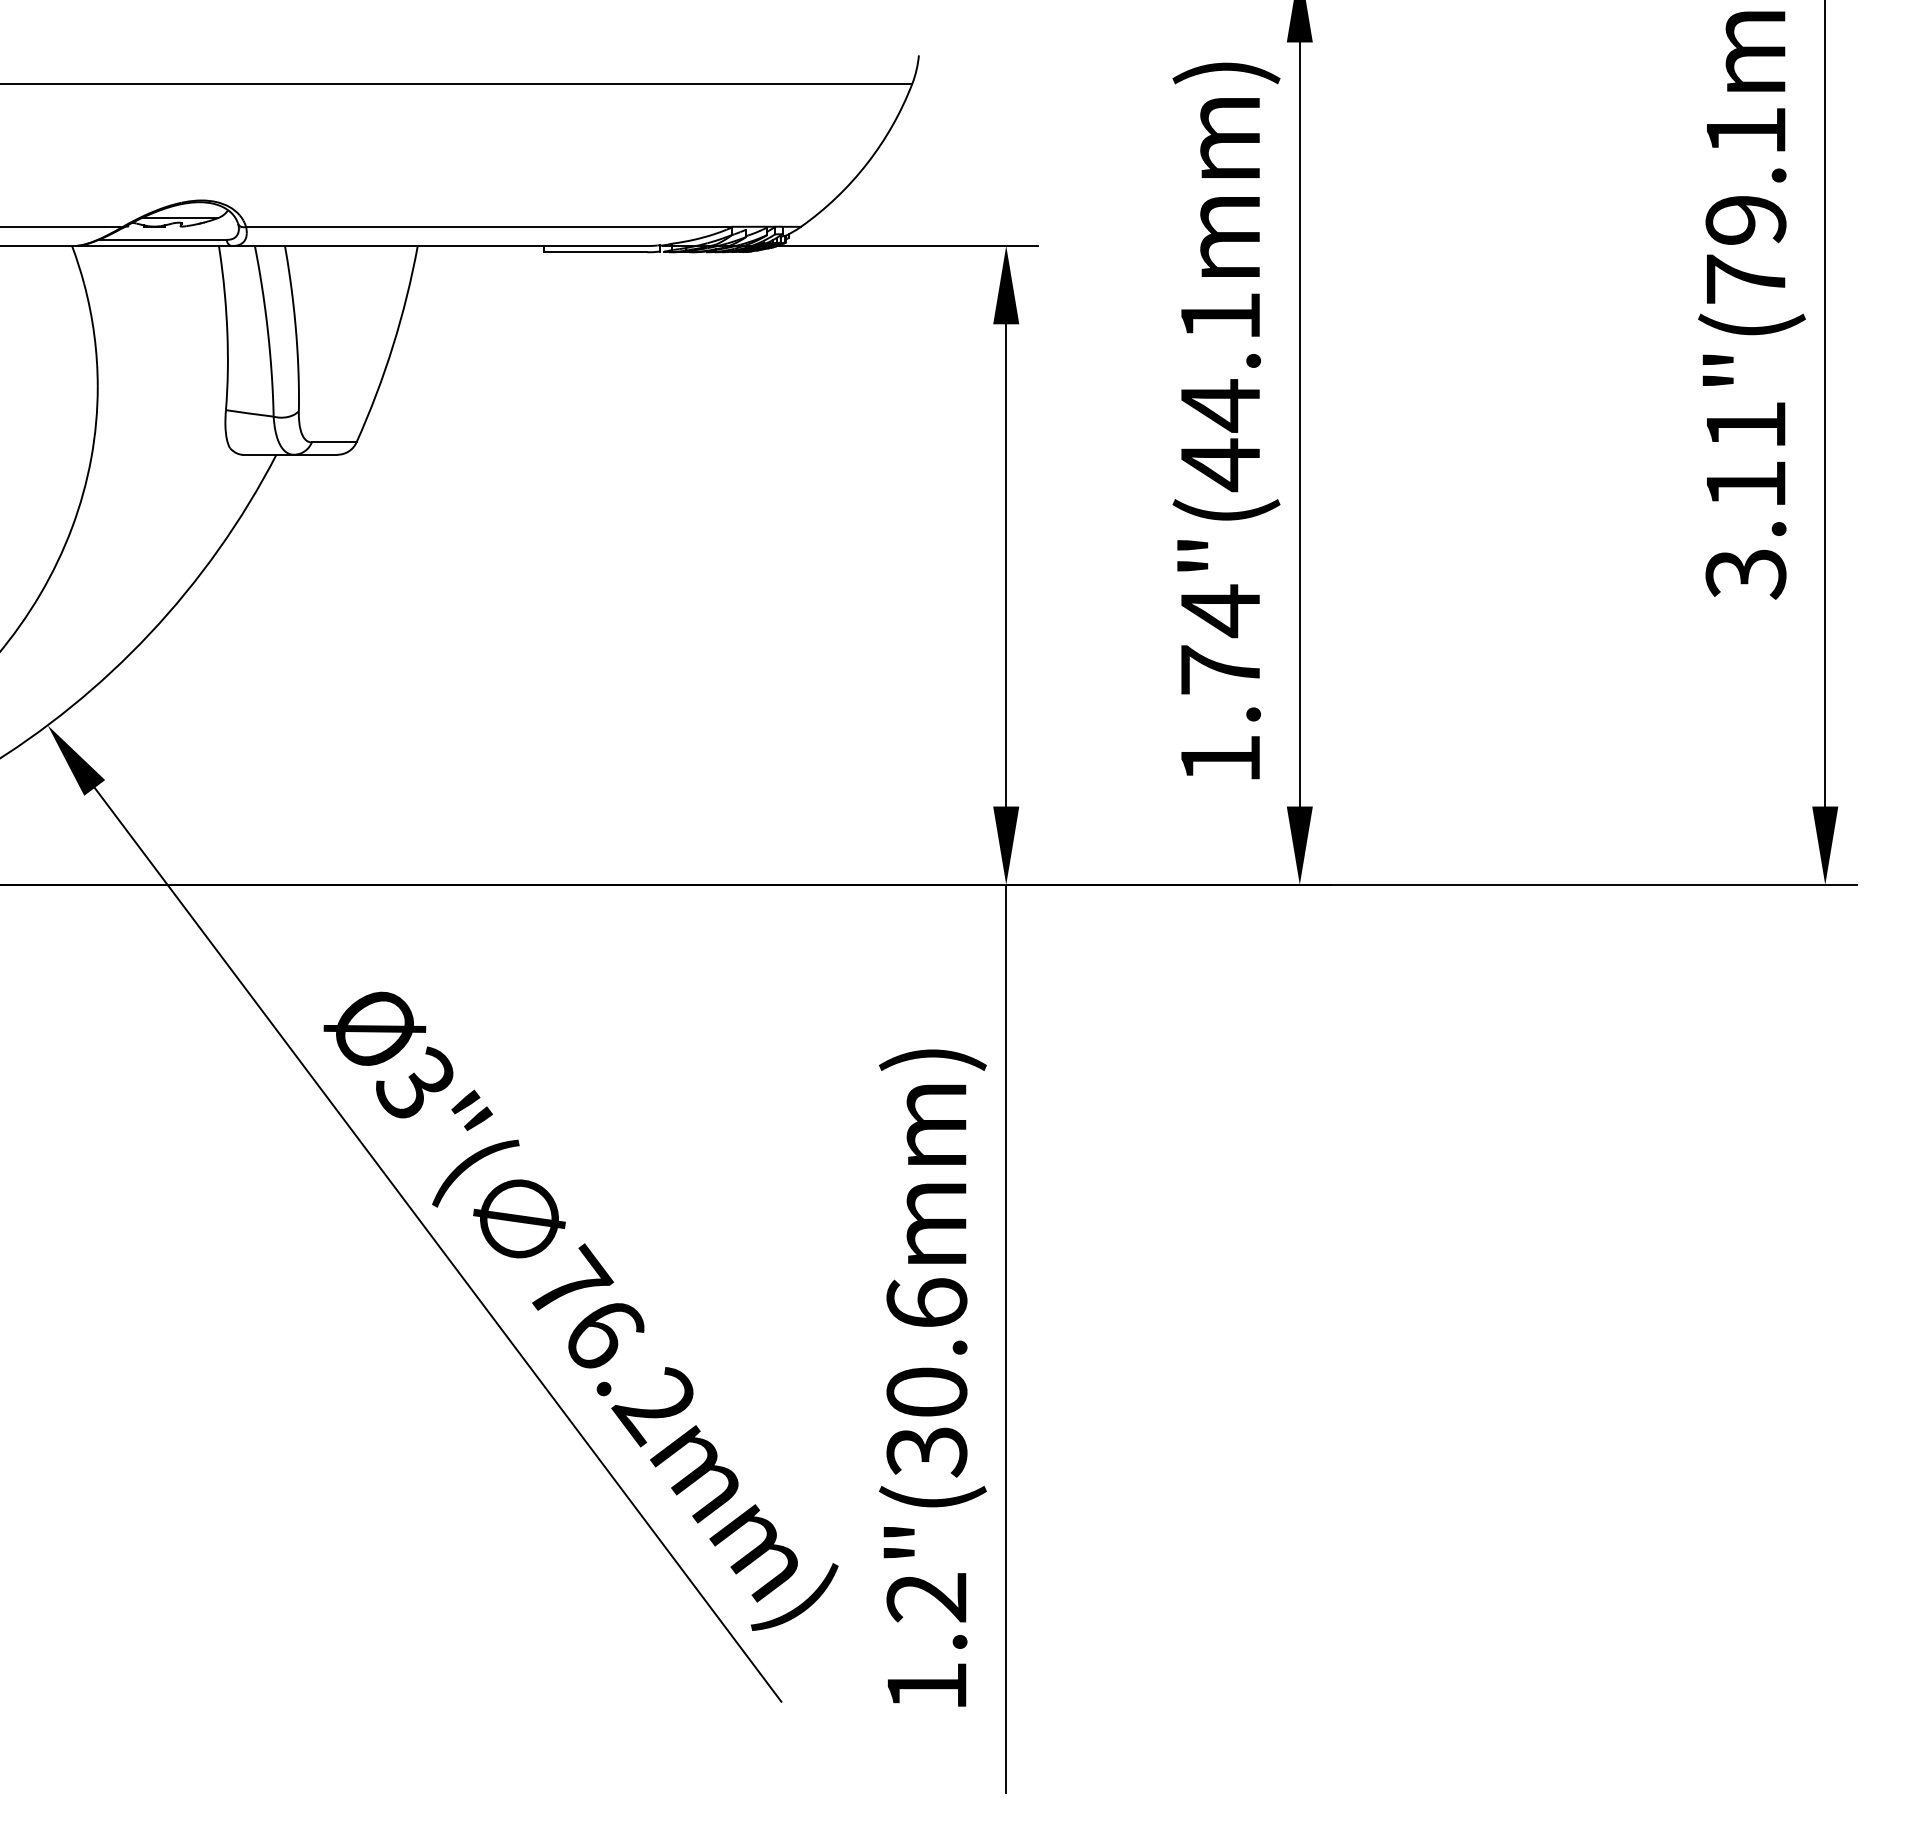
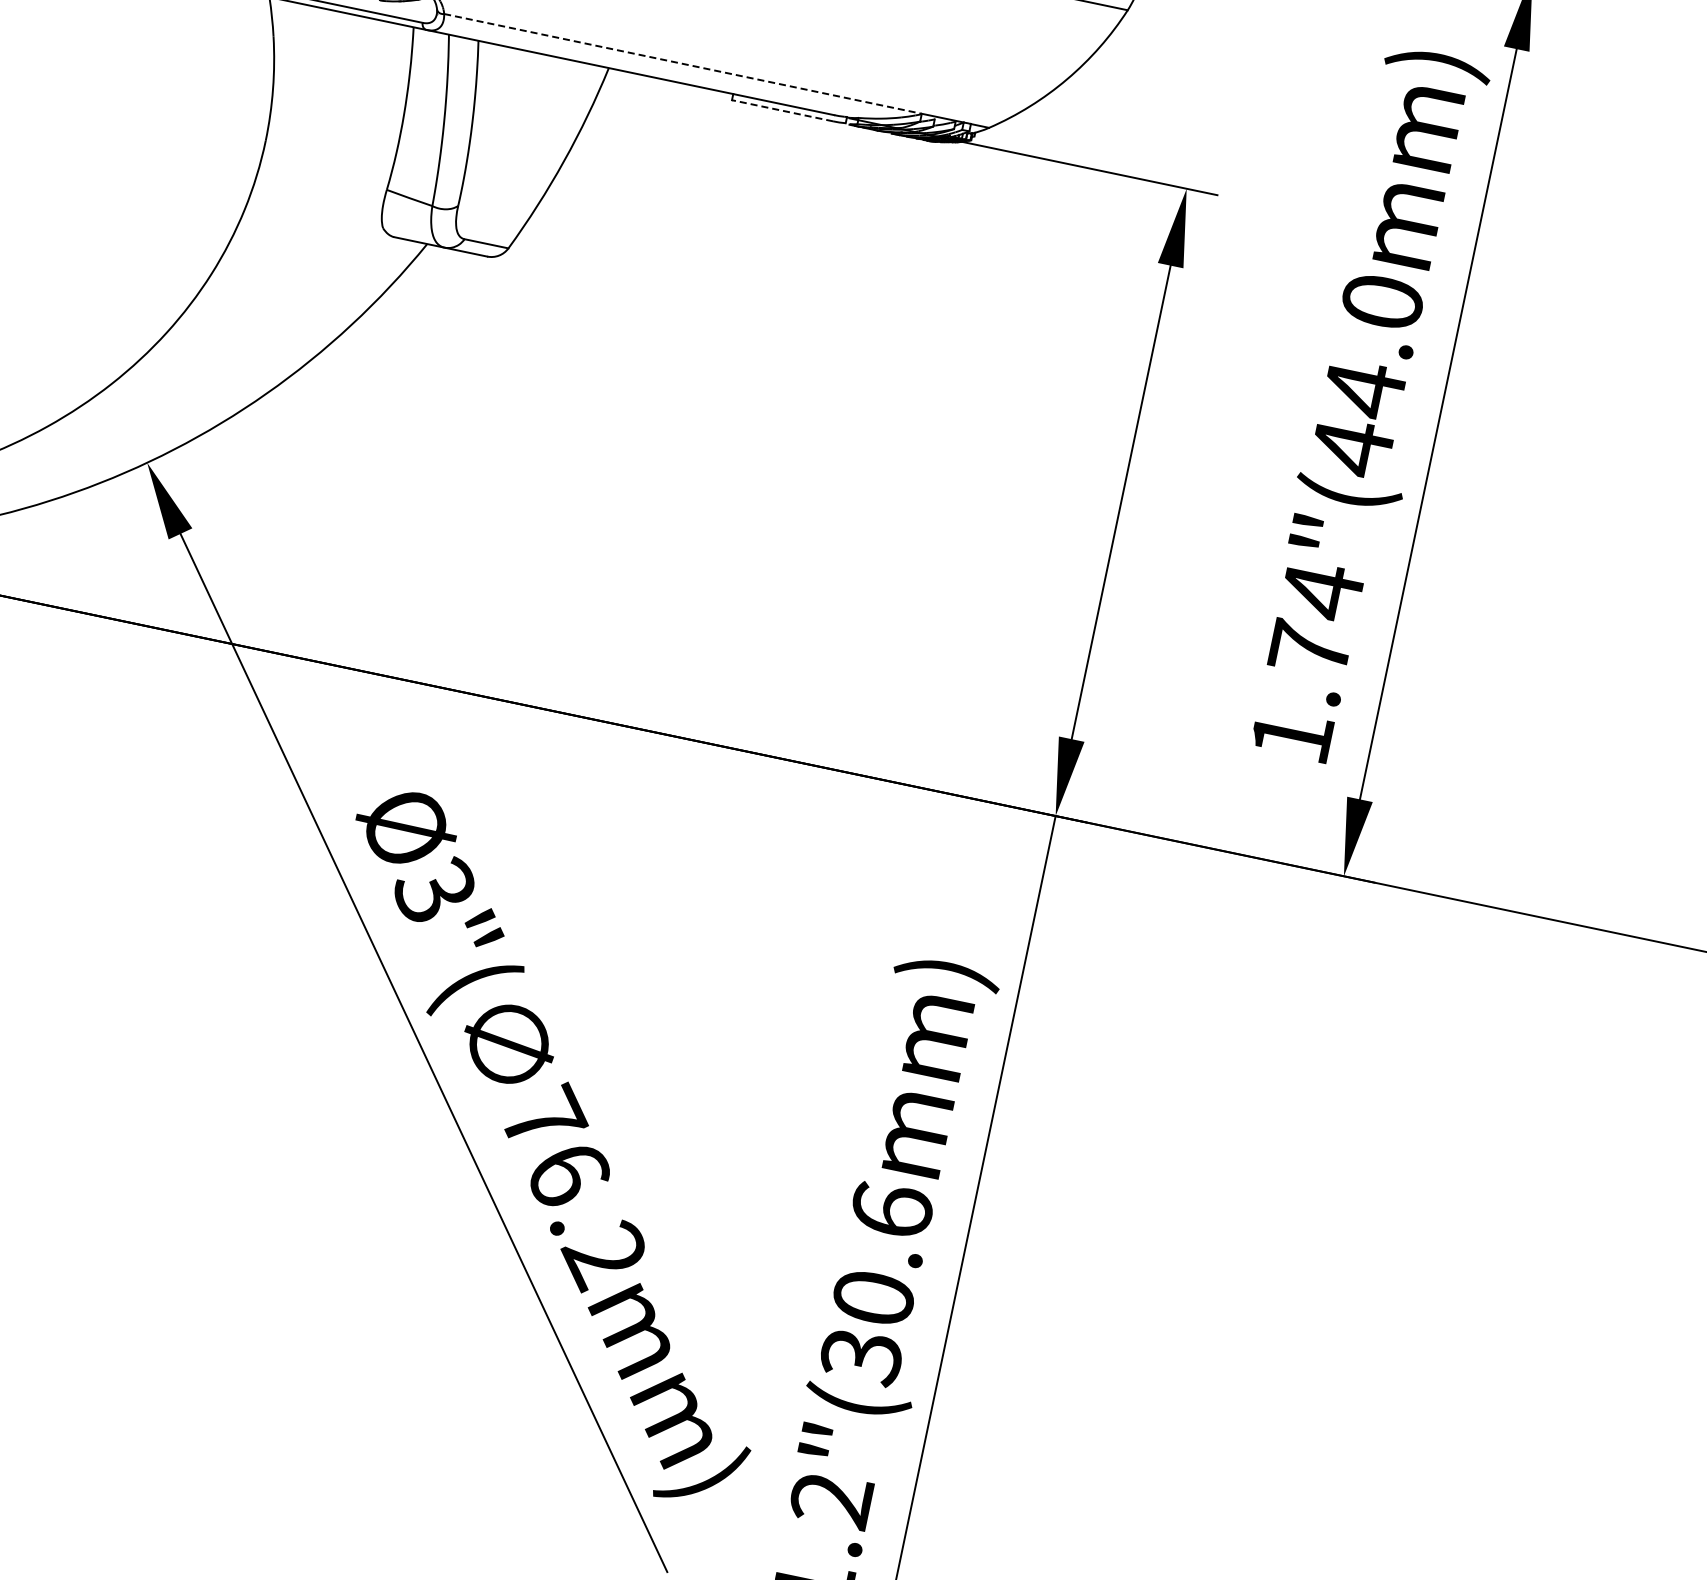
line: (489, 226) -> (683, 63), solid -> dashed
line: (595, 252) -> (782, 110), solid -> dashed
text: (1220, 316) -> (1382, 301), 1.74"(44.1mm) -> 1.74"(44.0mm)

